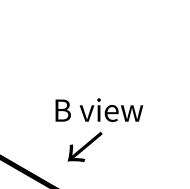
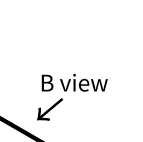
text: (85, 146) -> (50, 109), moved

